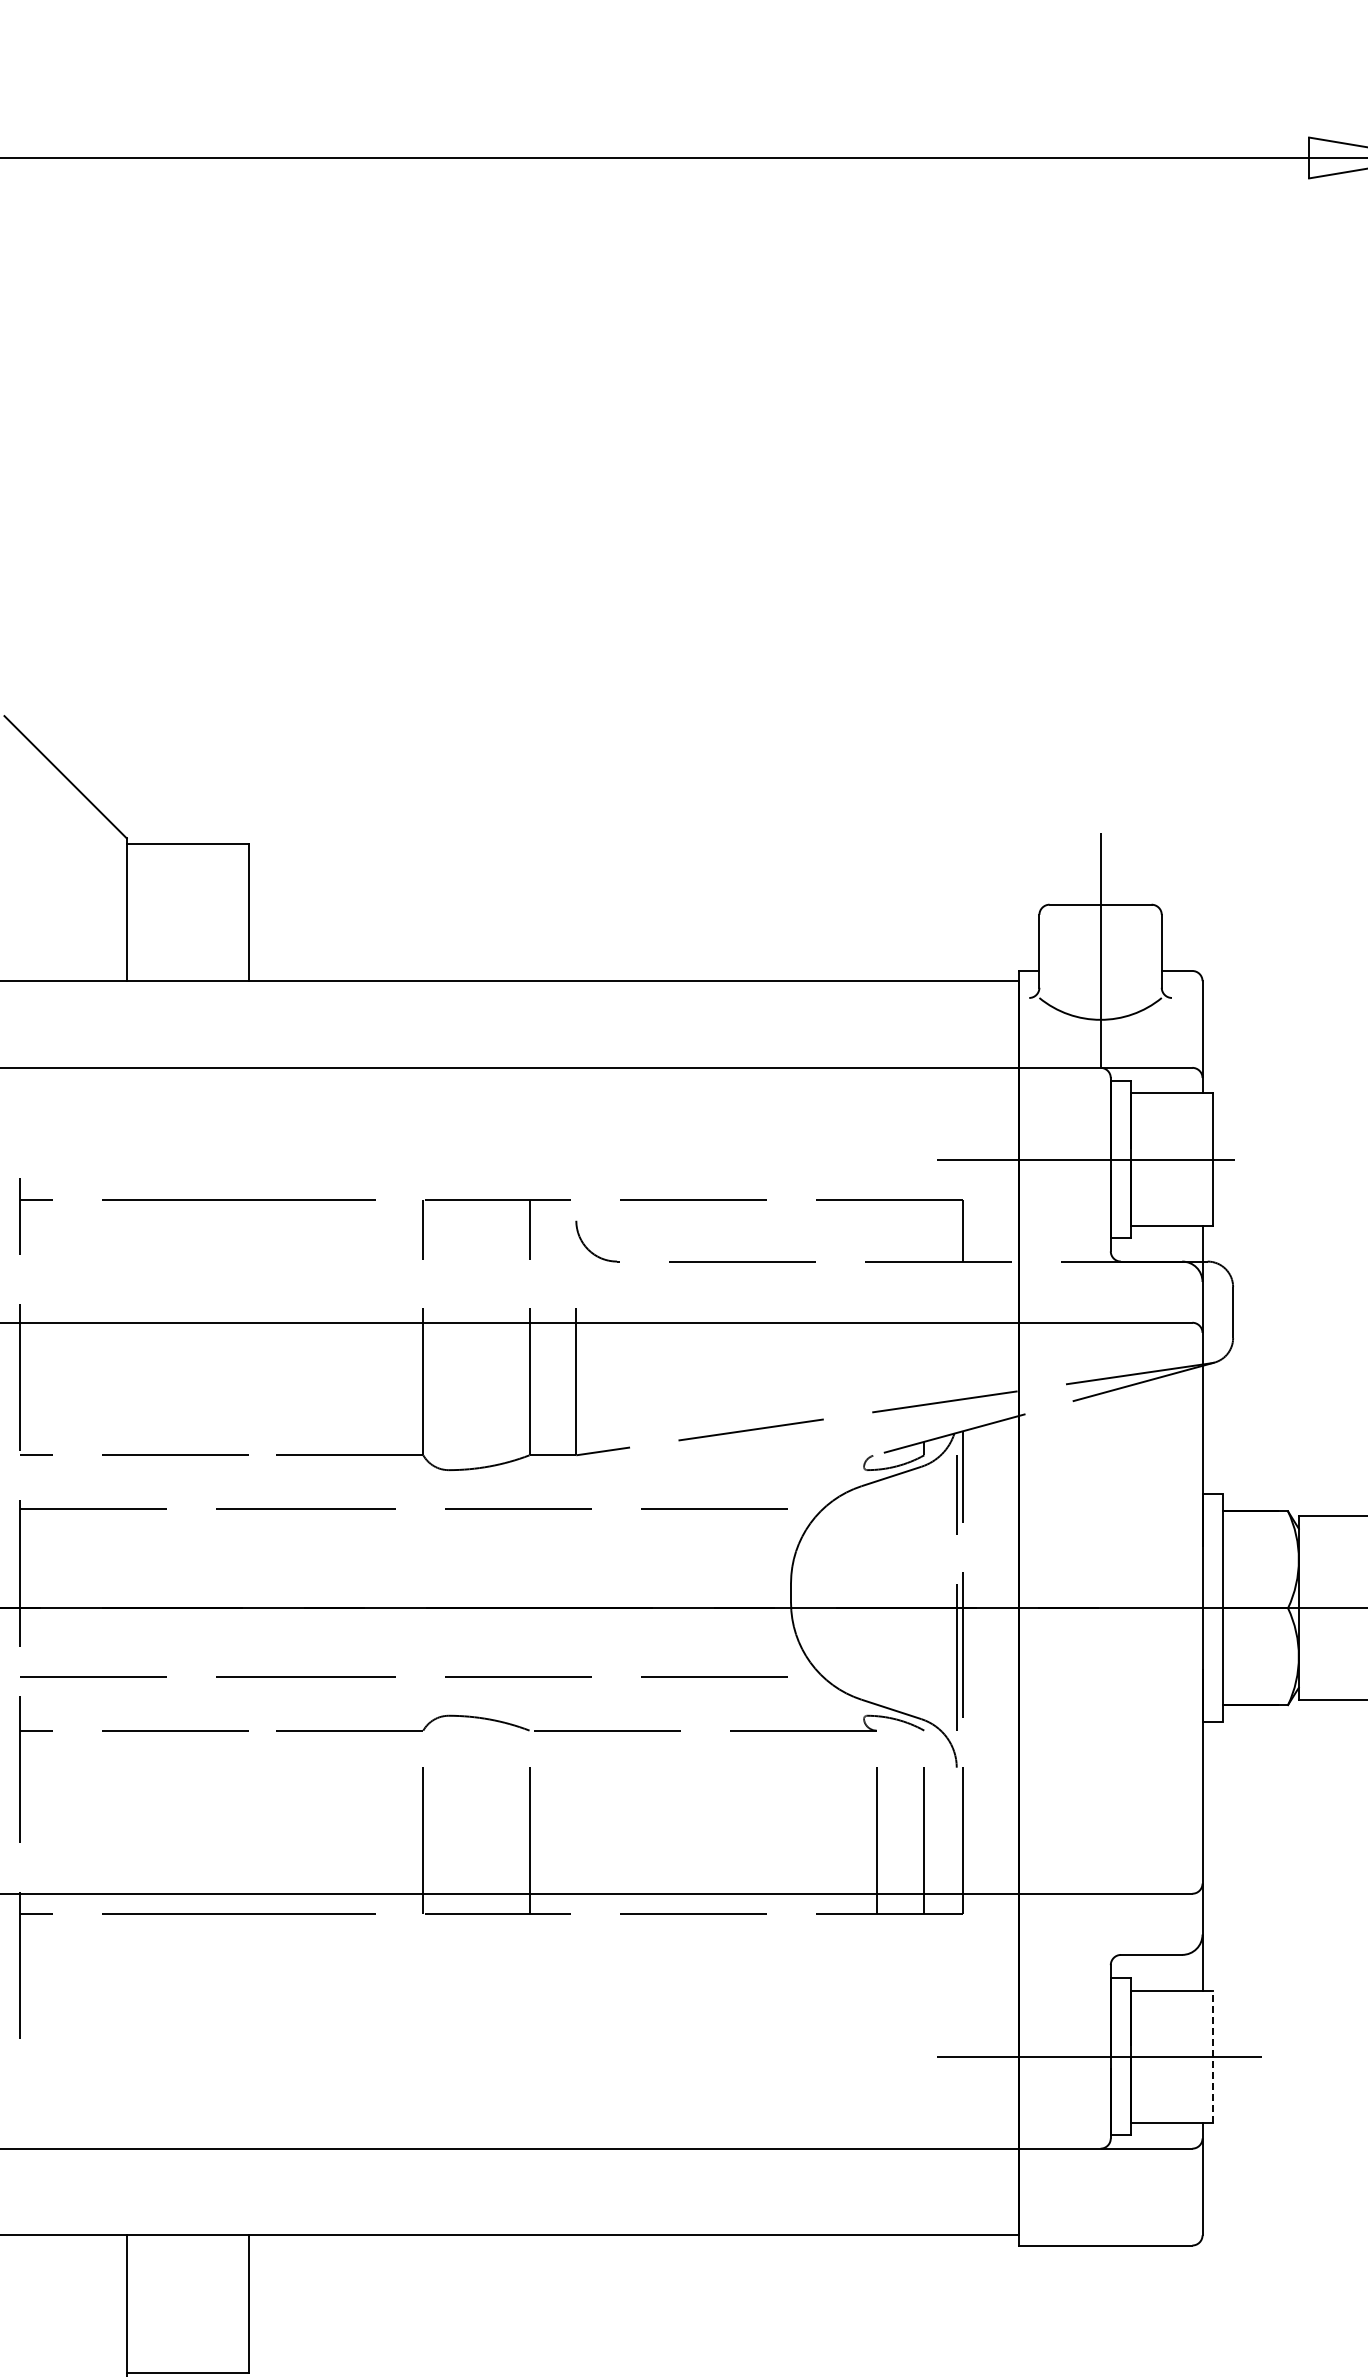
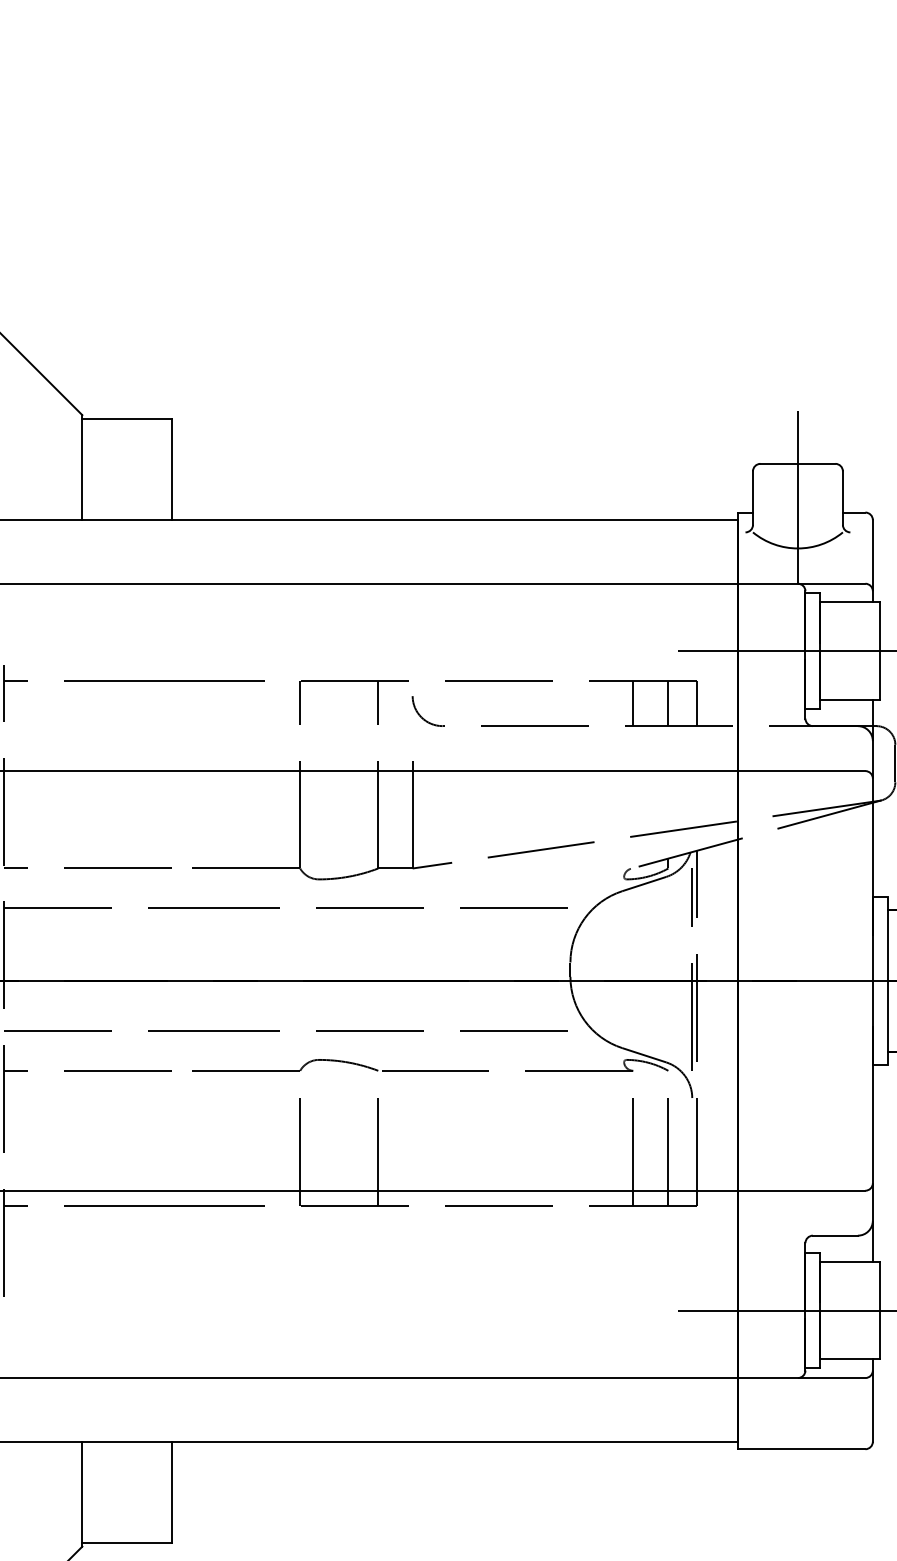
line: (876, 1230) -> (633, 703), added
line: (924, 1230) -> (668, 703), added
line: (1212, 2056) -> (880, 1310), dashed -> solid

